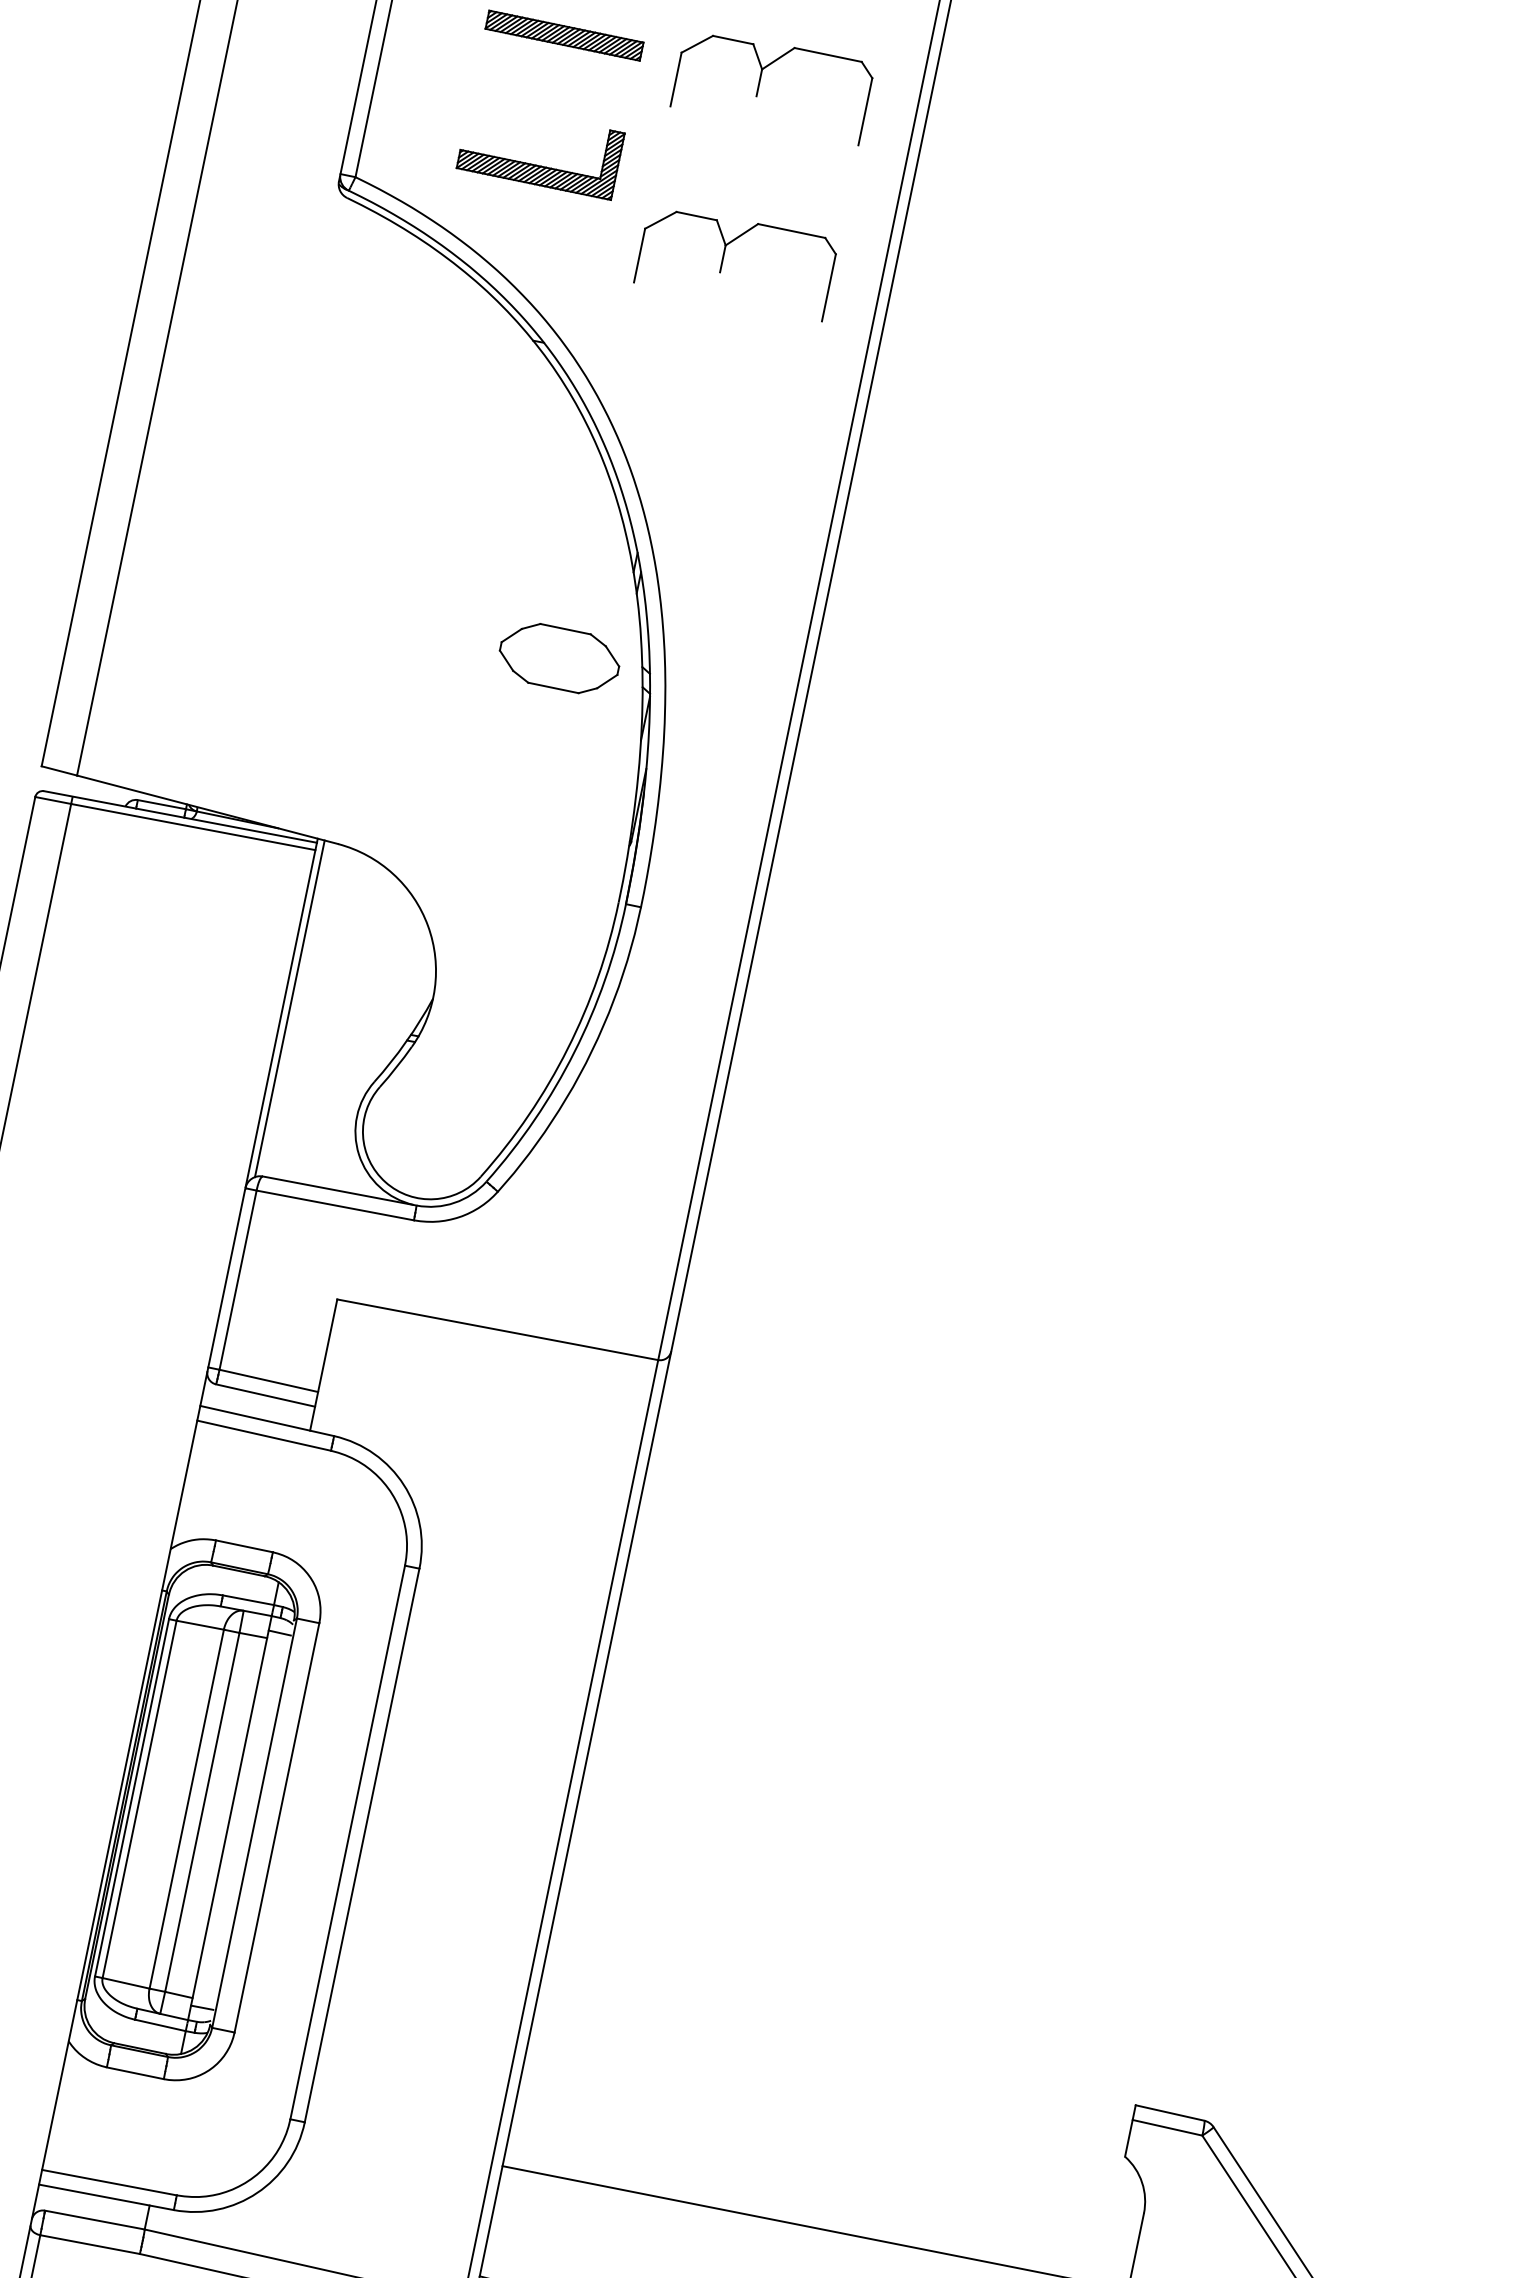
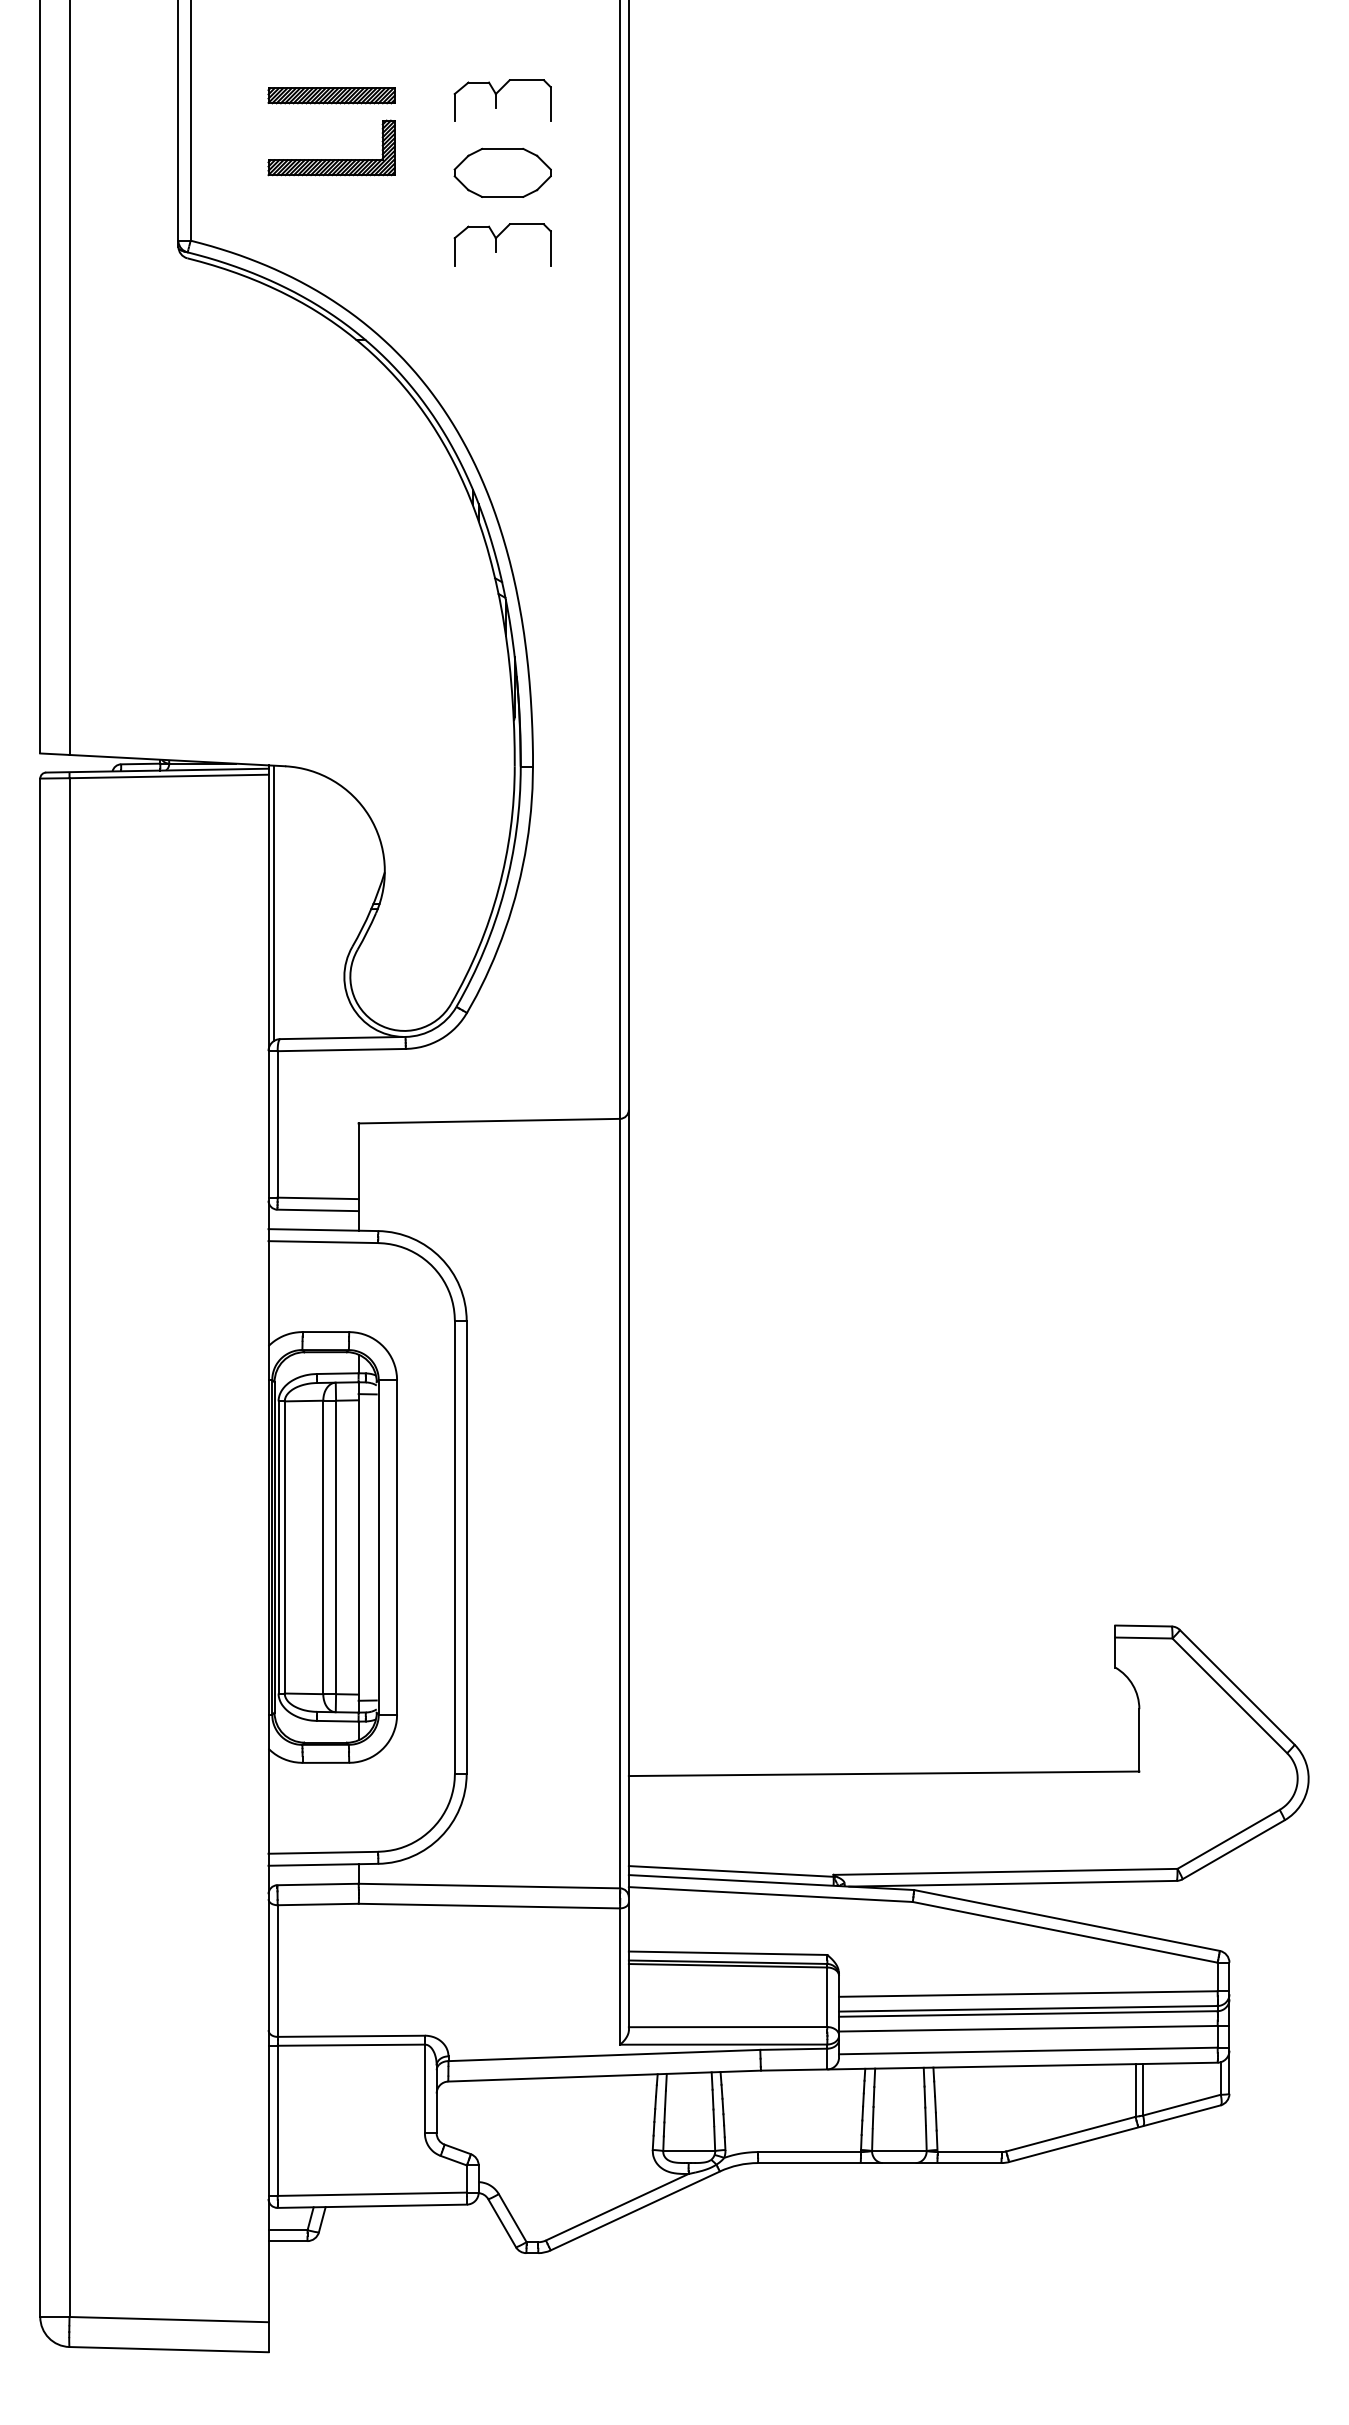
part: (772, 84) -> (502, 100), size x0.62
part: (537, 164) -> (331, 159), moved
part: (735, 260) -> (502, 244), size x0.62
part: (559, 657) -> (502, 172), moved

